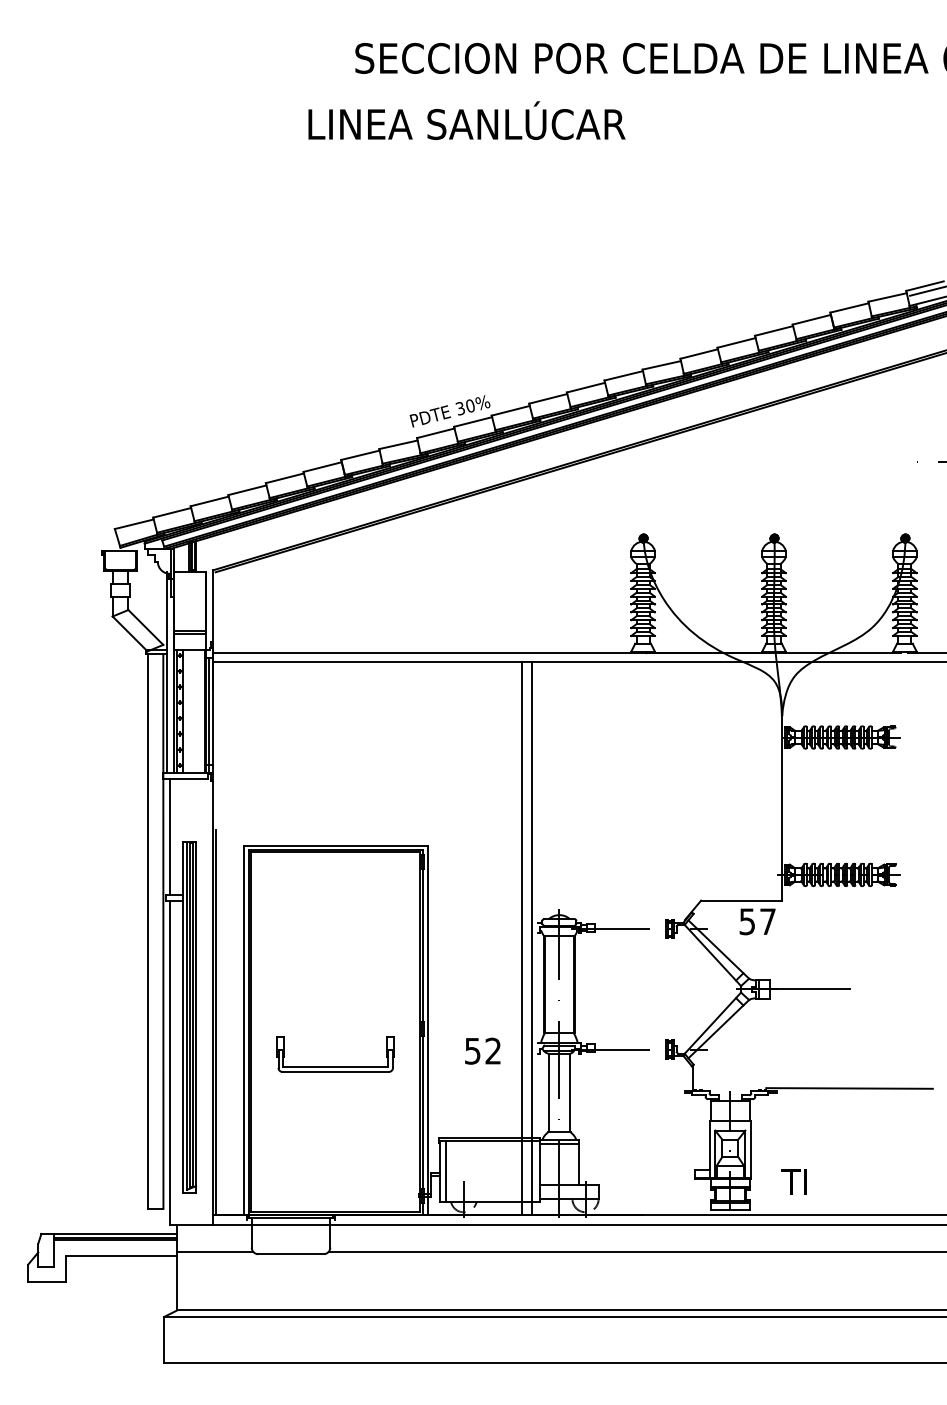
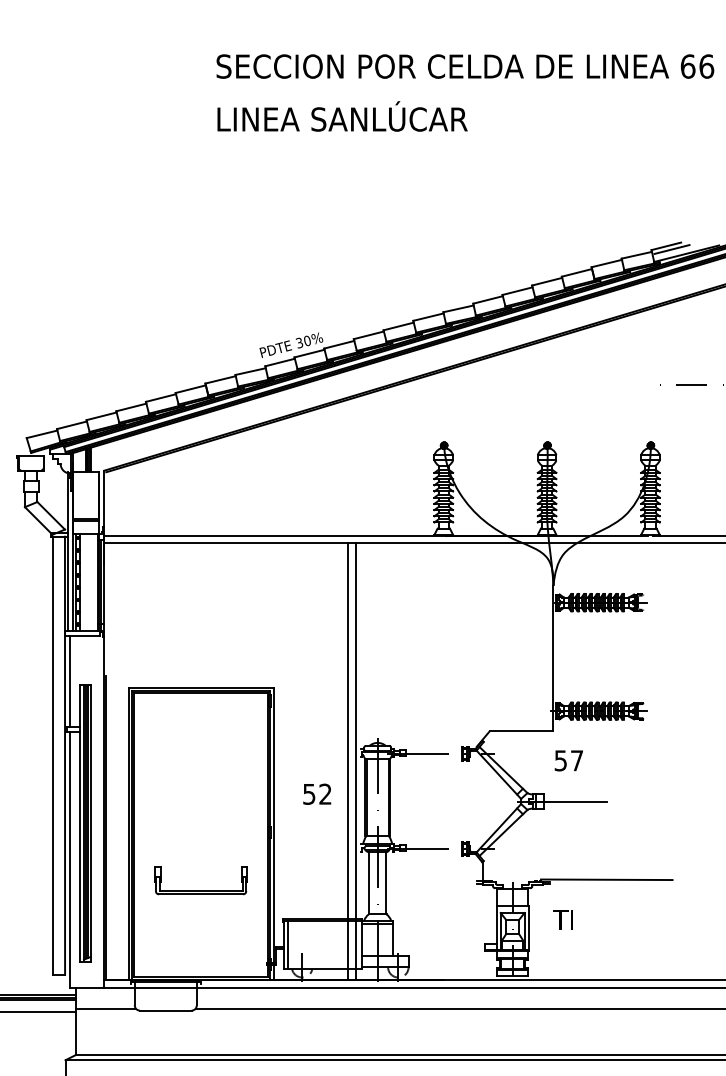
text: (466, 120) -> (342, 116), moved
text: (757, 921) -> (568, 760), moved
text: (482, 1050) -> (316, 793), moved
part: (335, 1066) -> (200, 890), moved
text: (793, 1181) -> (562, 919), moved

